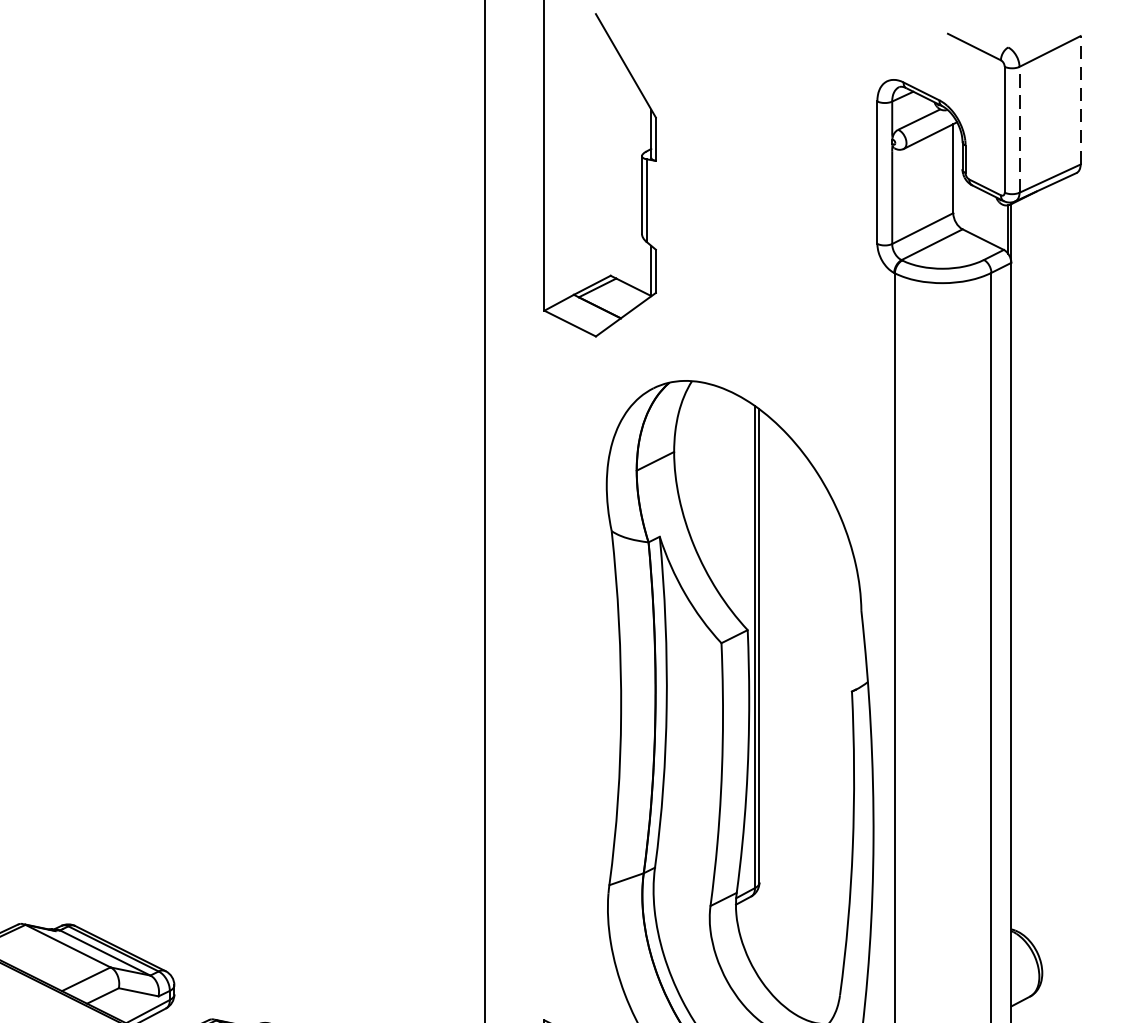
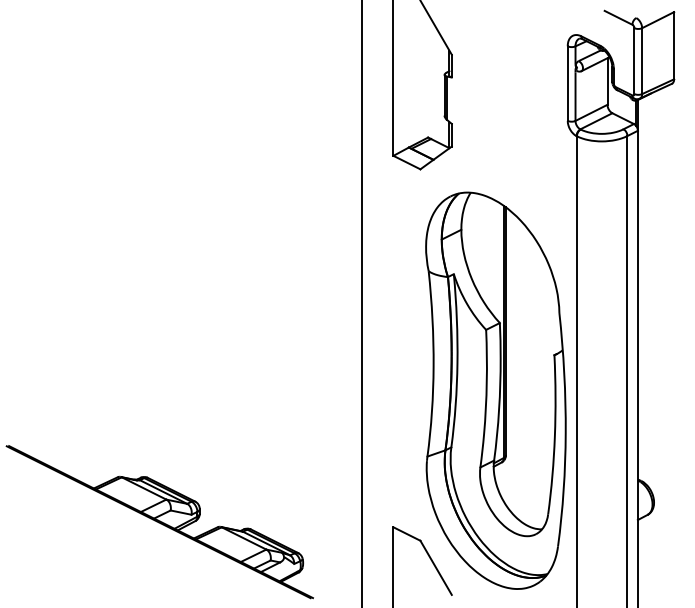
line: (1081, 99) -> (674, 45), dashed -> solid
line: (1020, 130) -> (642, 61), dashed -> solid

